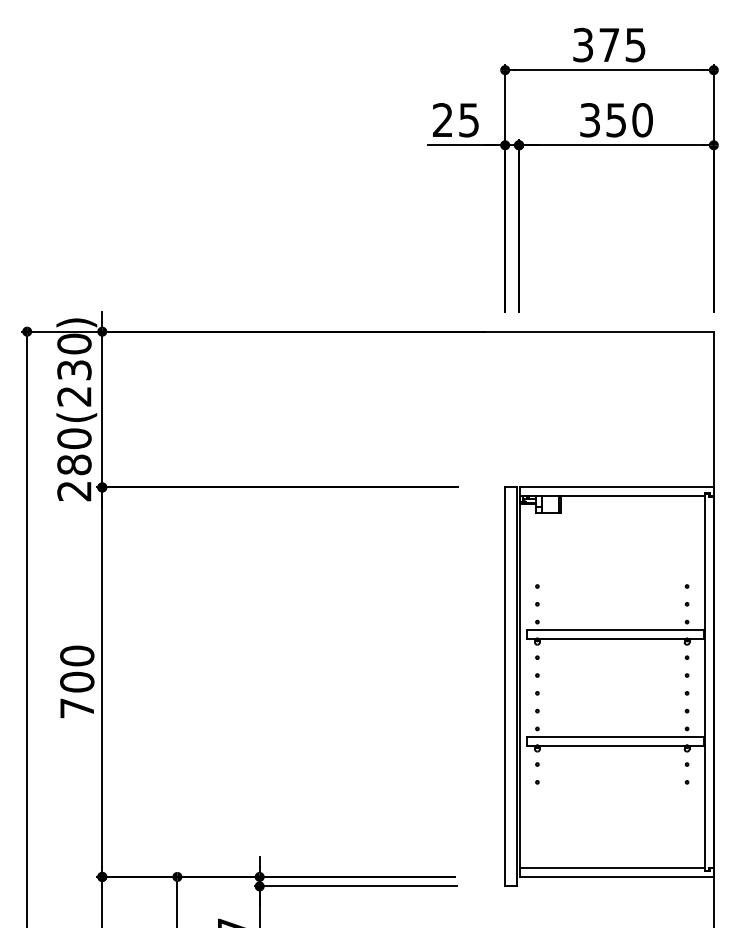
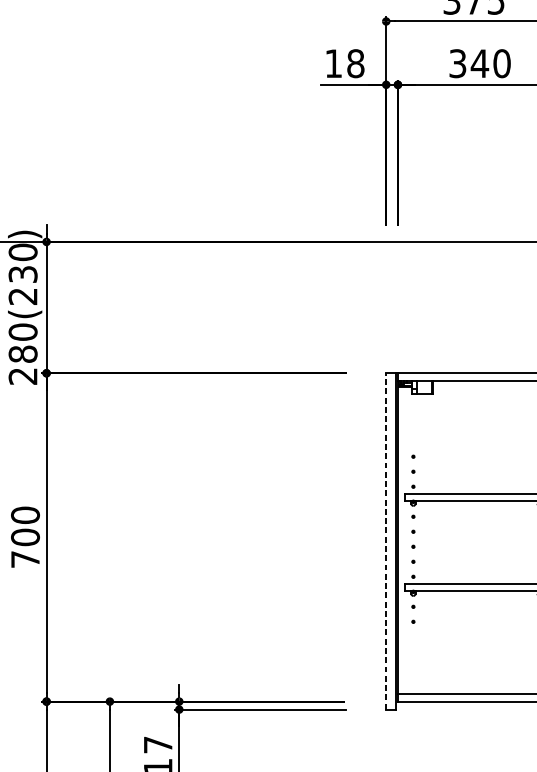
text: (456, 120) -> (345, 63), 25 -> 18
text: (616, 120) -> (480, 63), 350 -> 340
line: (505, 686) -> (386, 541), solid -> dashed

